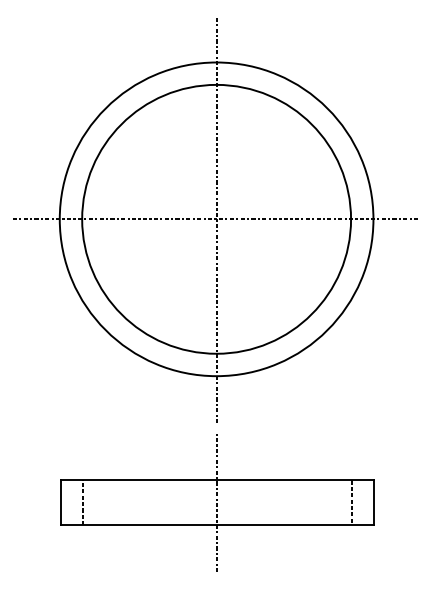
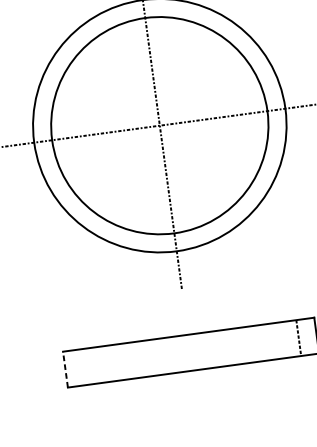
line: (60, 502) -> (65, 369), solid -> dashed
line: (82, 502) -> (83, 366), removed
line: (217, 502) -> (191, 352), removed

